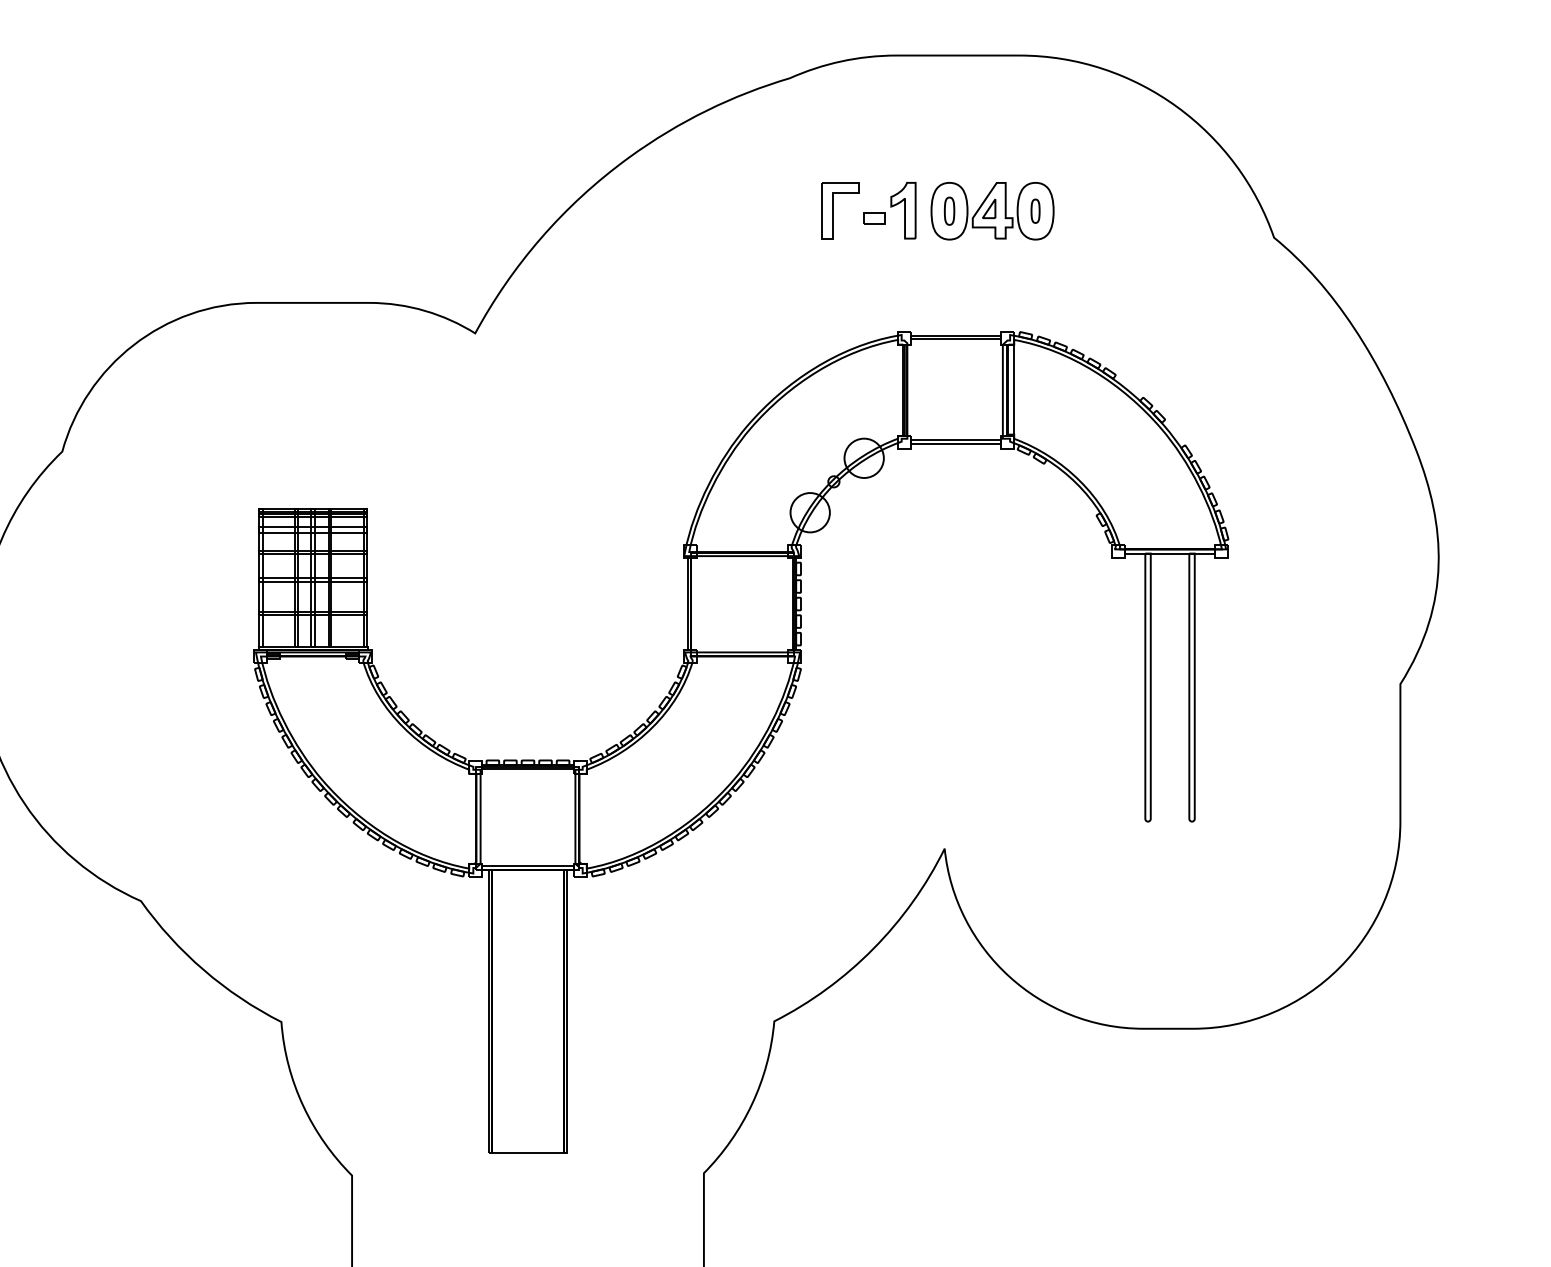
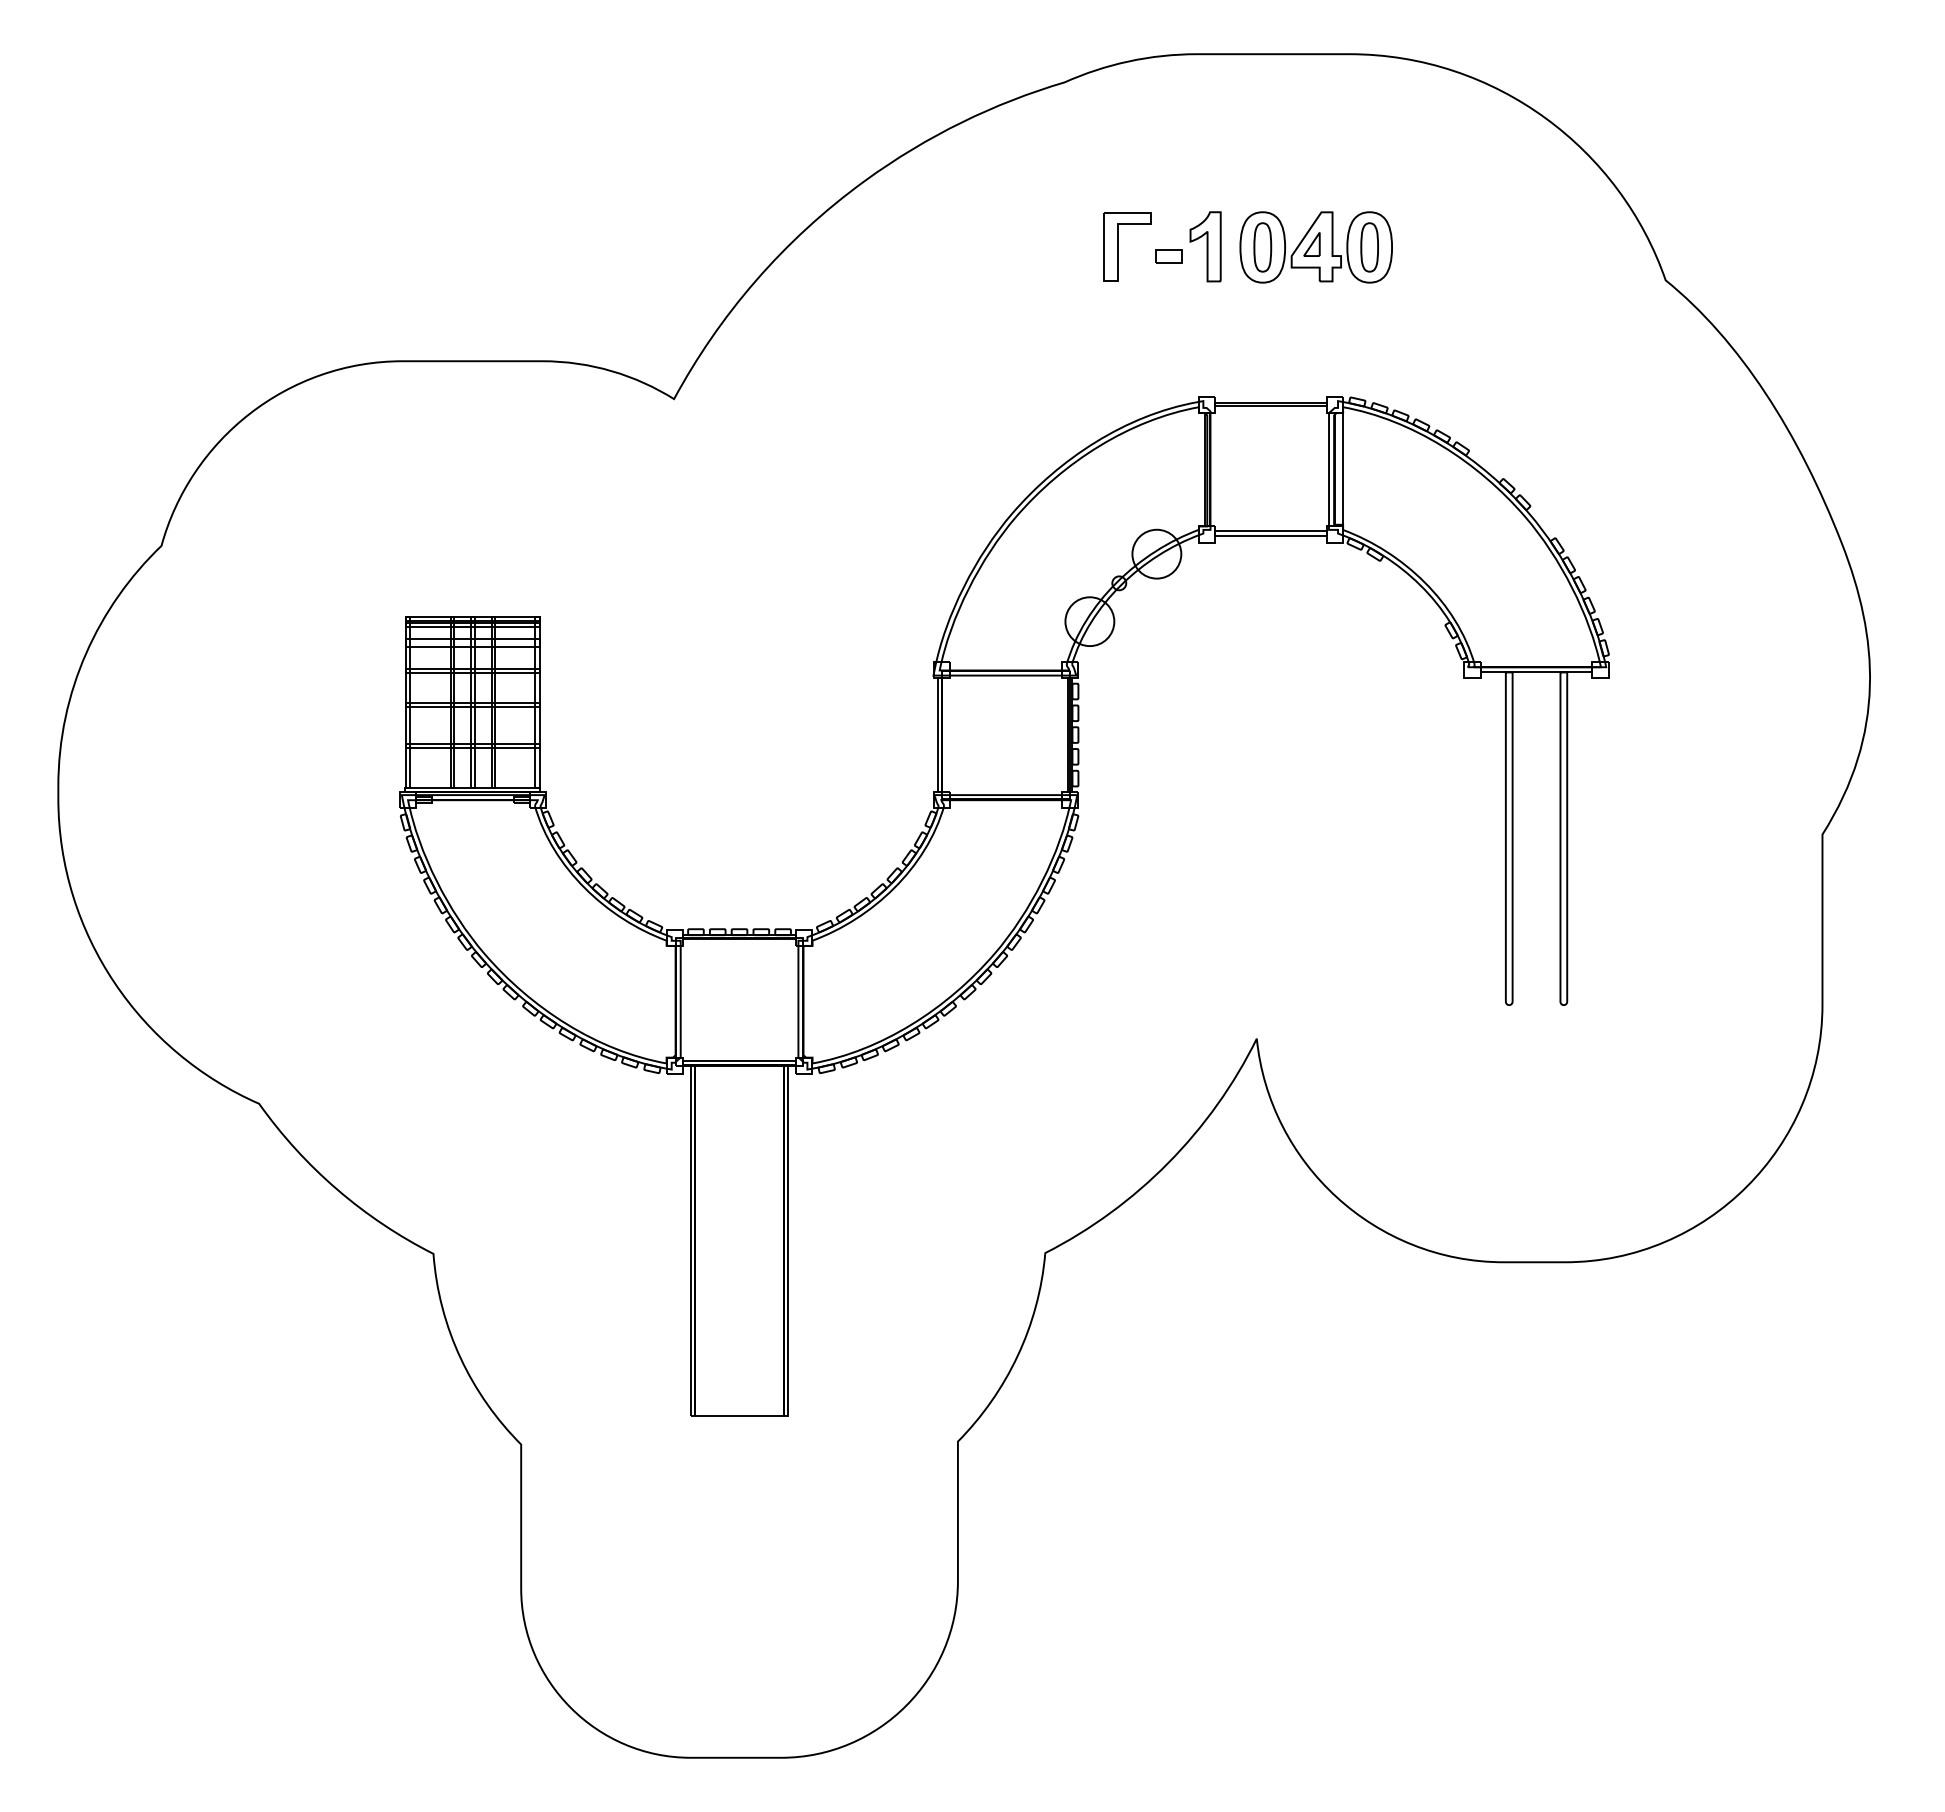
part: (949, 211) -> (1262, 247), size x1.43
part: (1035, 211) -> (1369, 247), size x1.67

